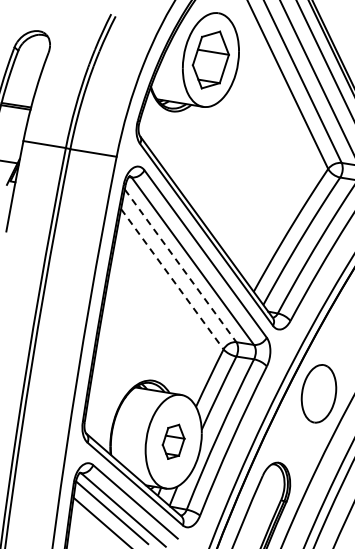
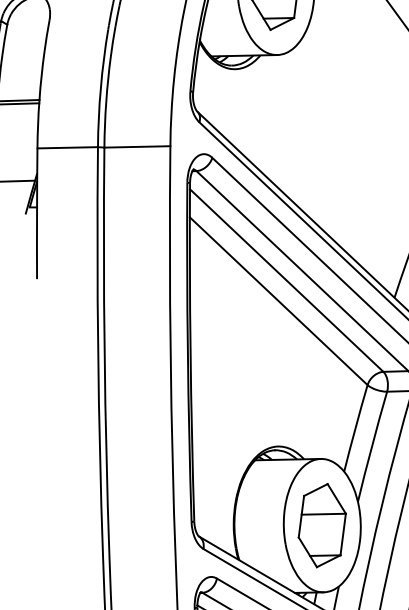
line: (180, 265) -> (286, 280), dashed -> solid
line: (172, 279) -> (279, 301), dashed -> solid
part: (173, 441) -> (321, 525), size x1.67

